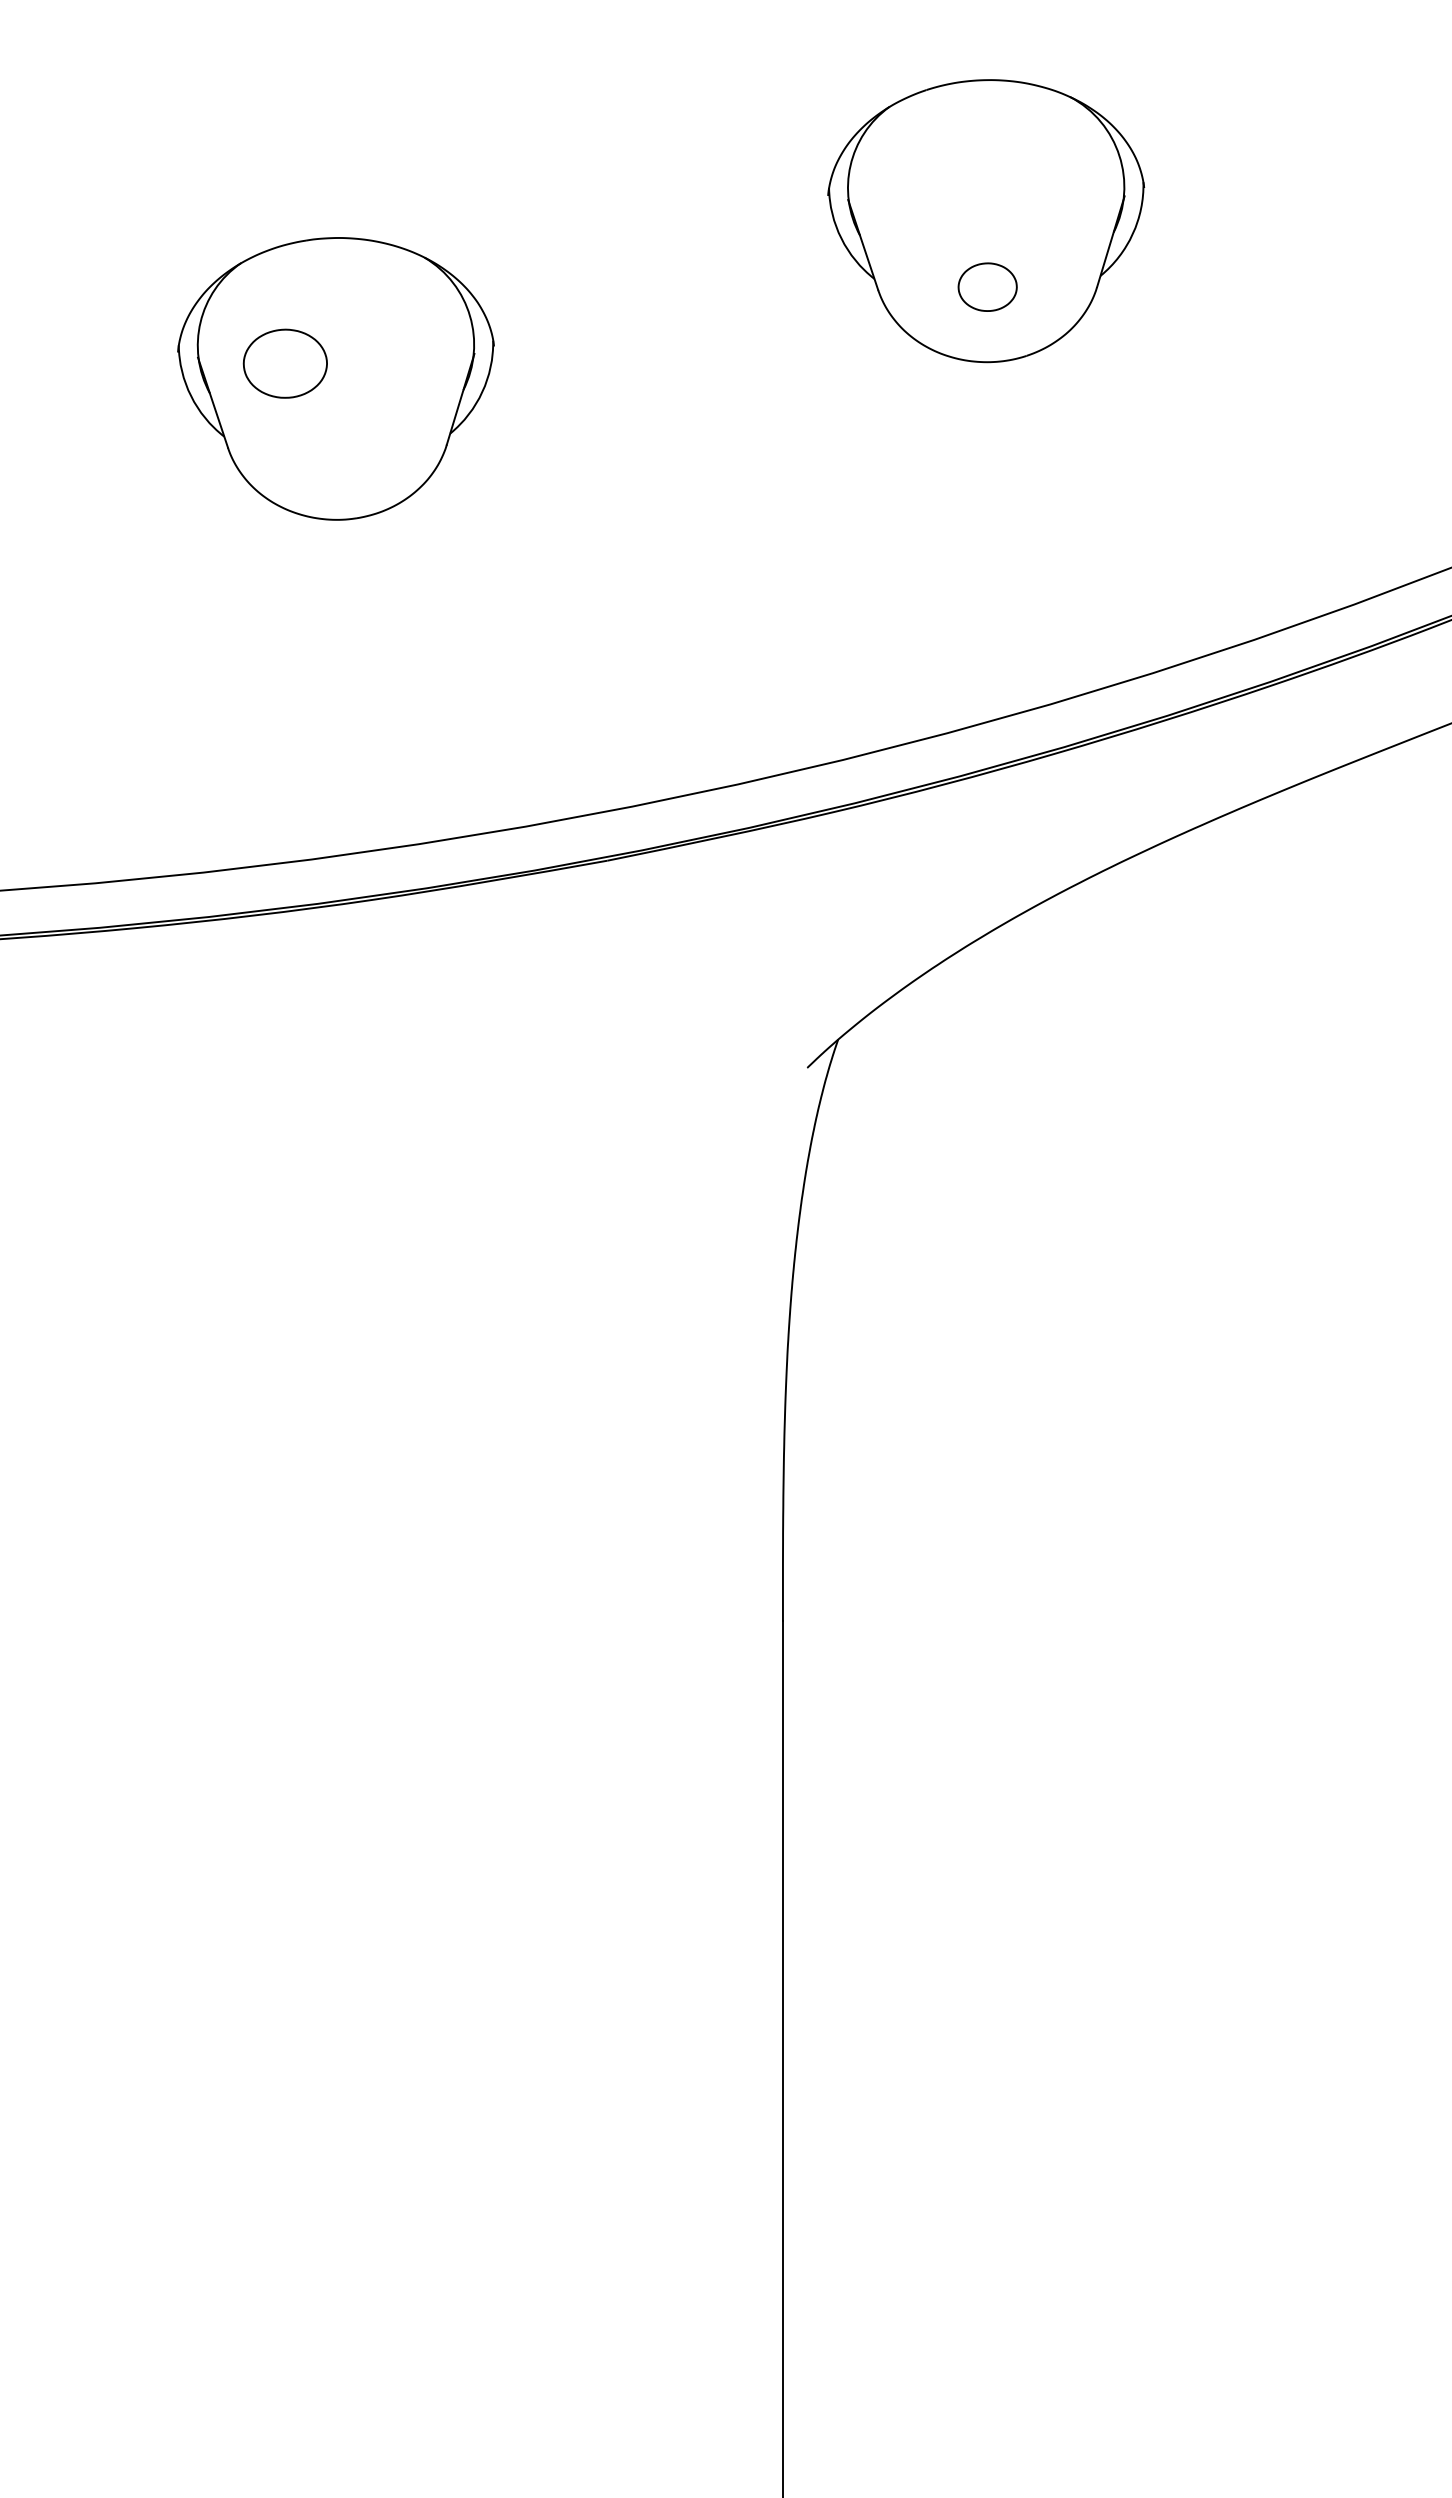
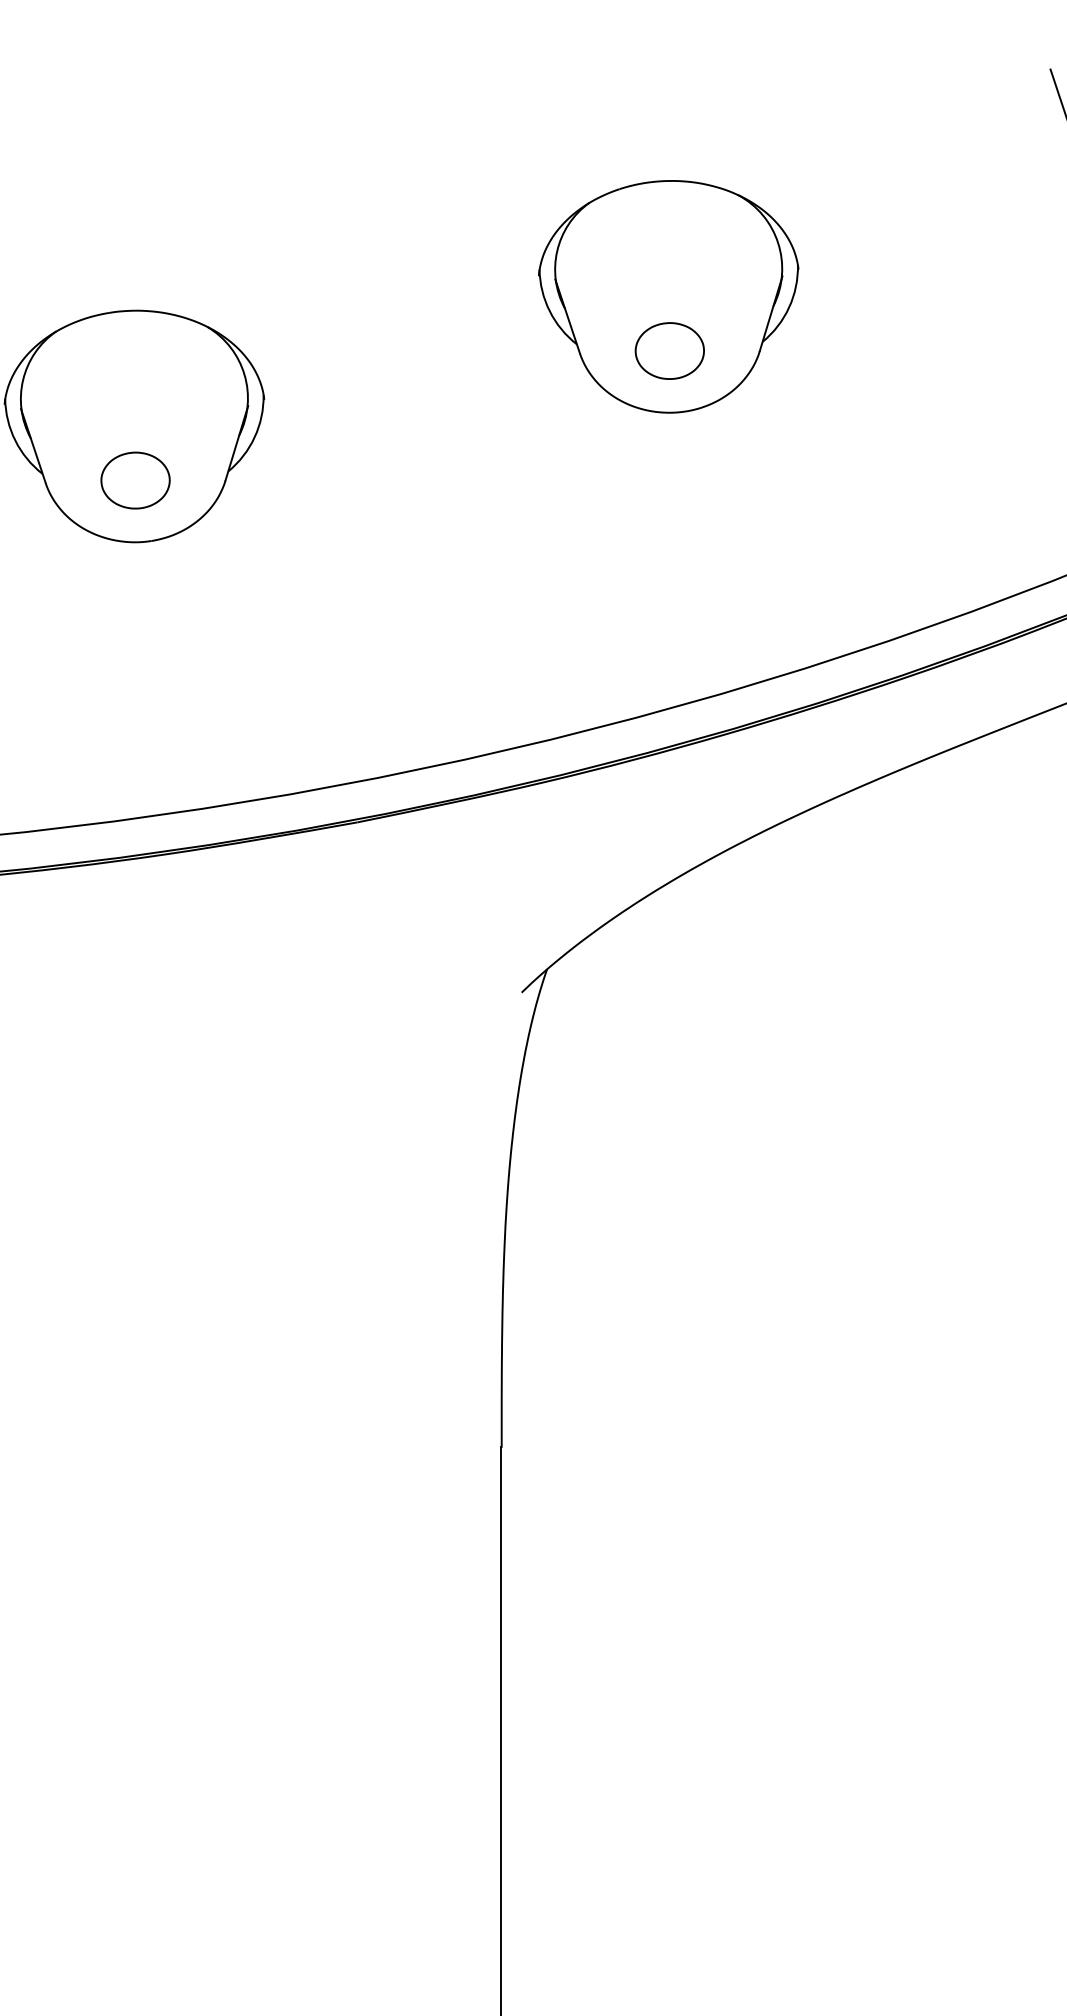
part: (987, 287) -> (669, 351), size x1.43
part: (284, 363) -> (134, 480), moved

